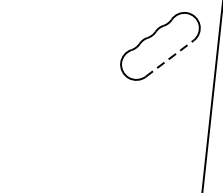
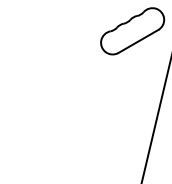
line: (169, 58) -> (138, 41), dashed -> solid

